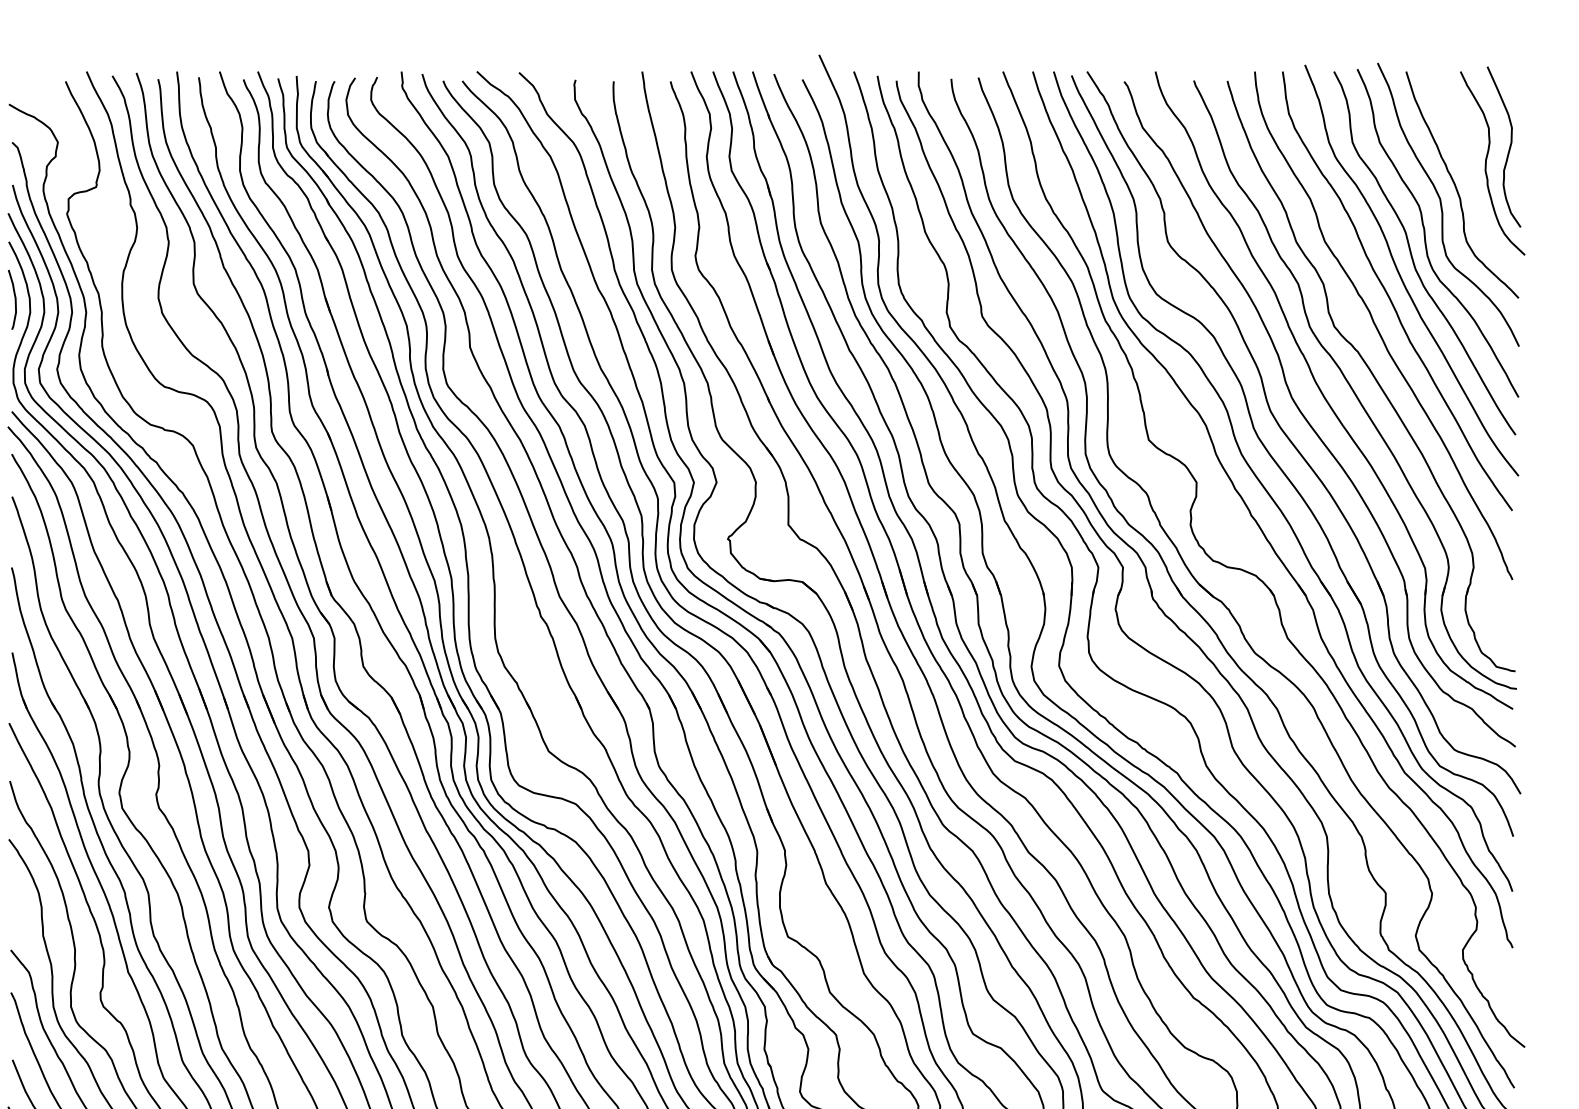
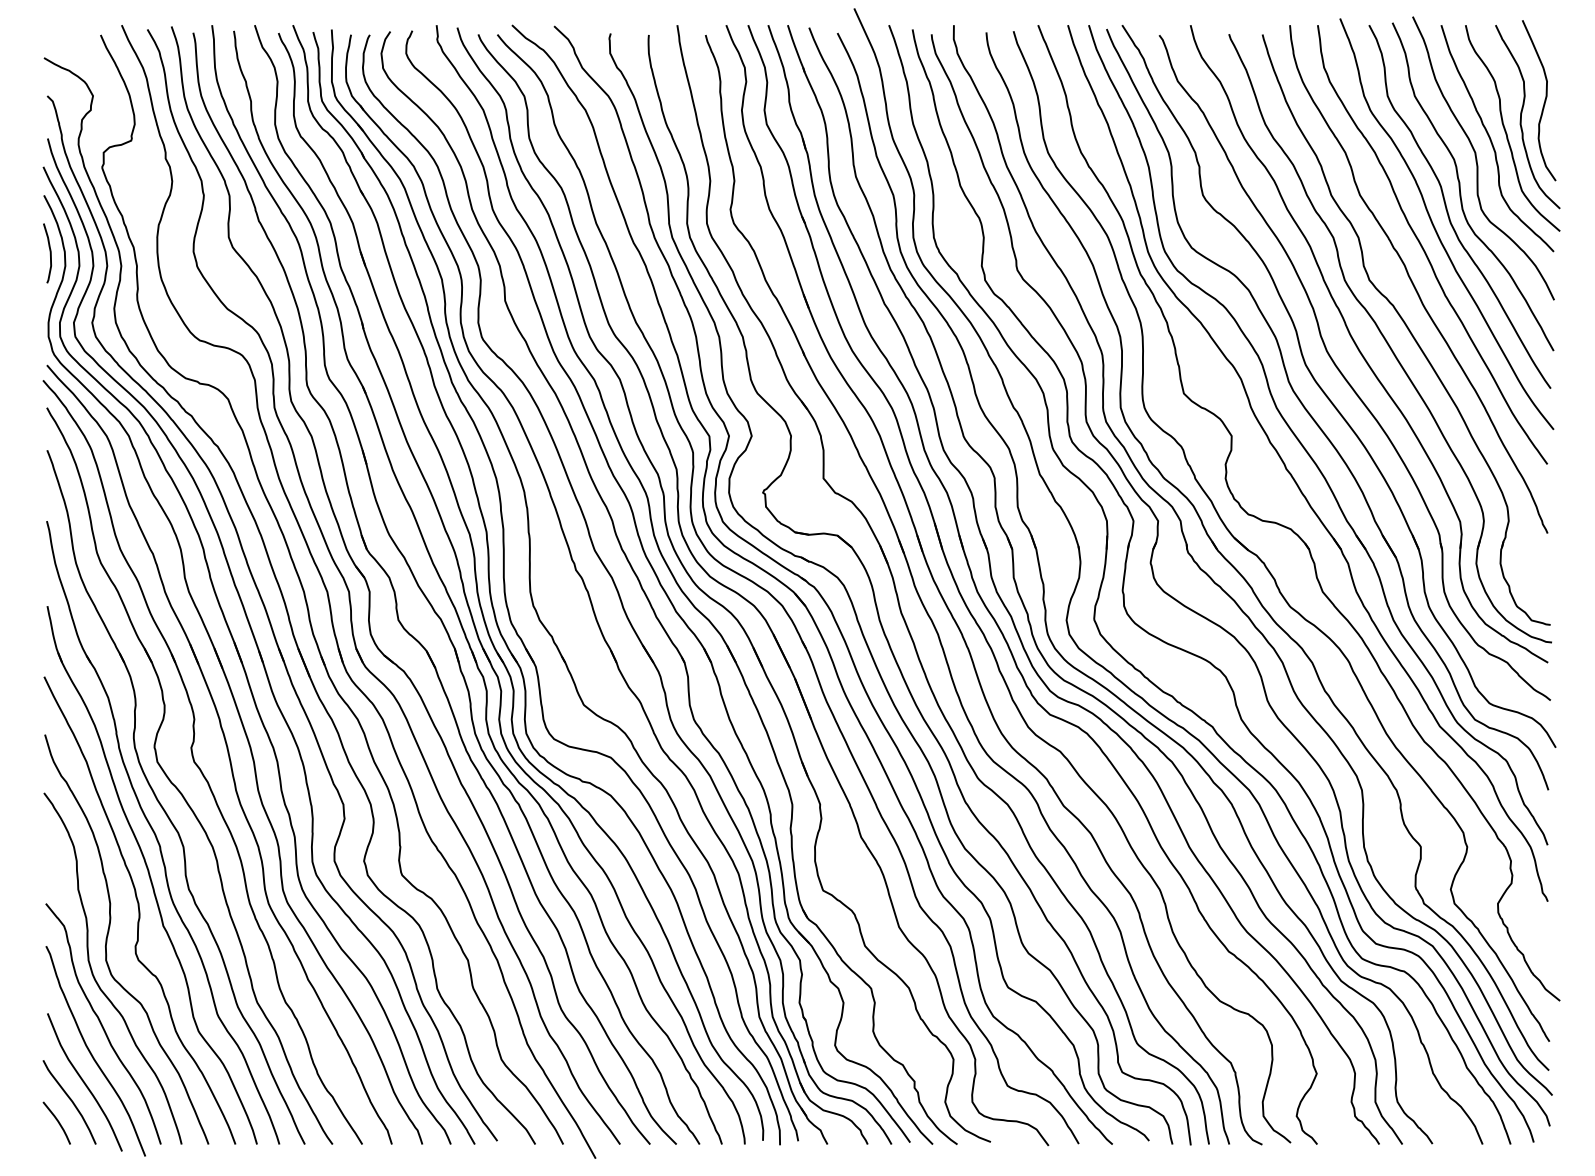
curve: (1471, 176) -> (1506, 130), added

